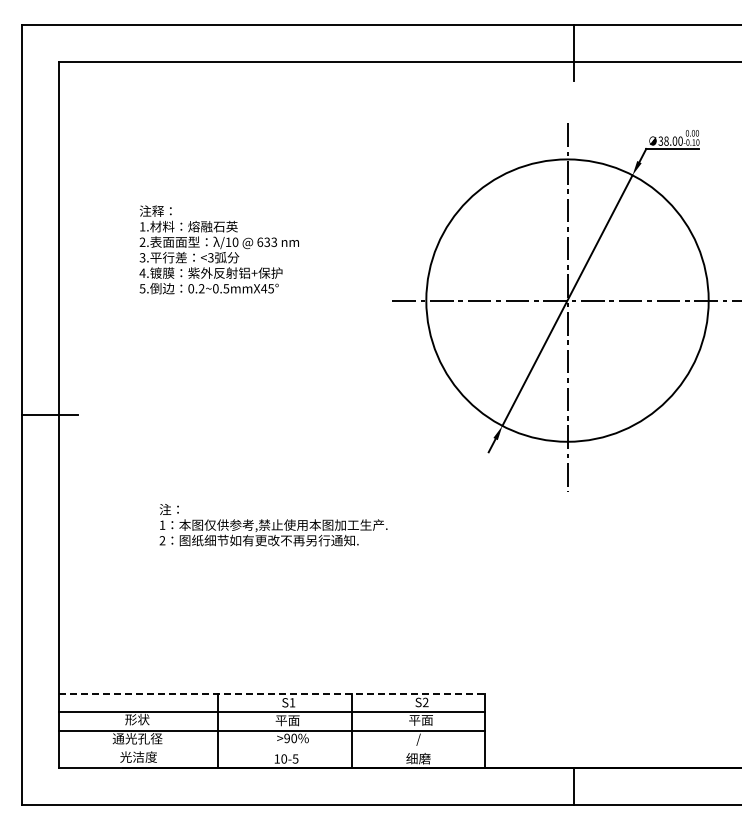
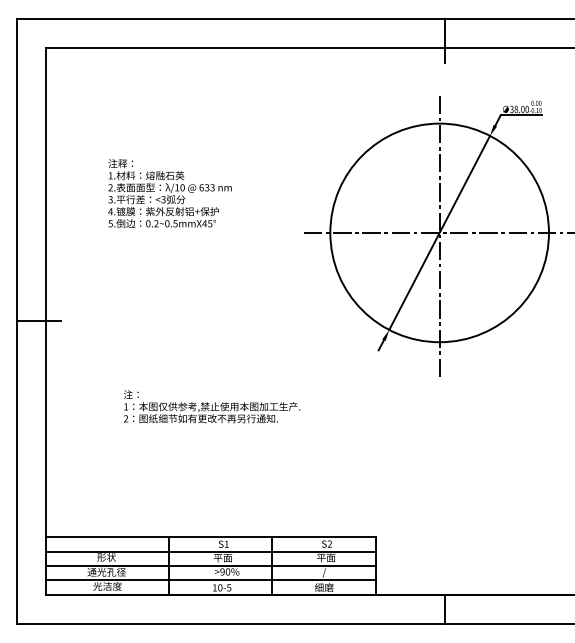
line: (272, 693) -> (211, 537), dashed -> solid
line: (272, 749) -> (211, 580), added

